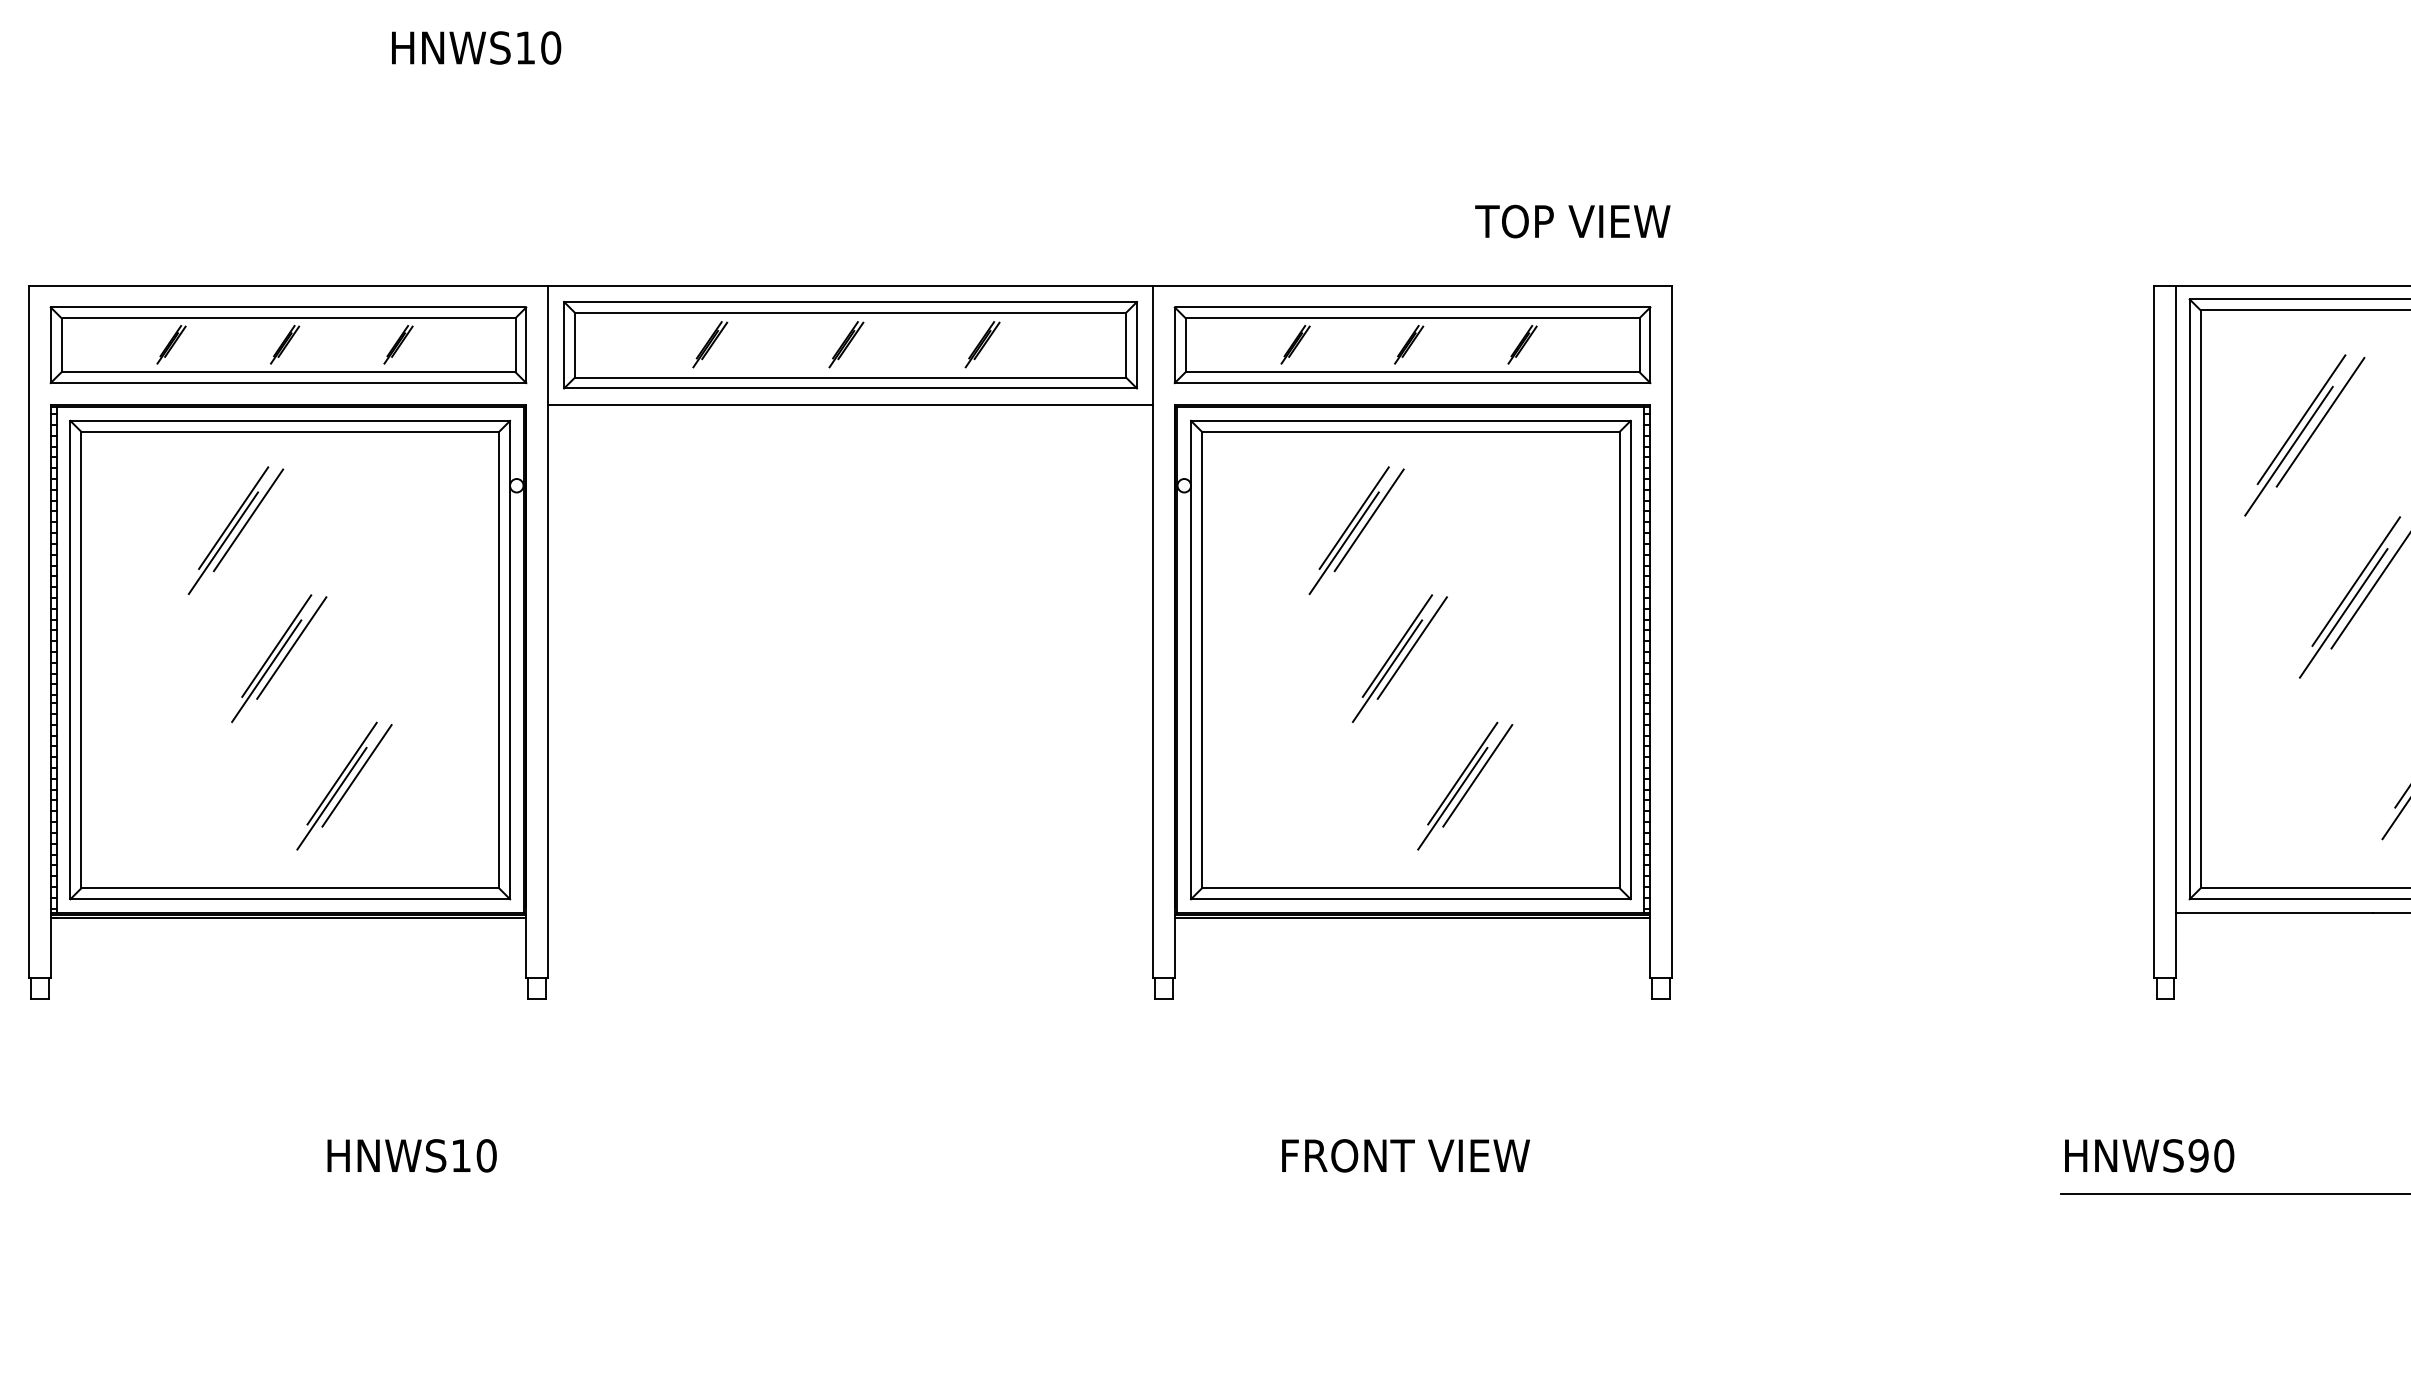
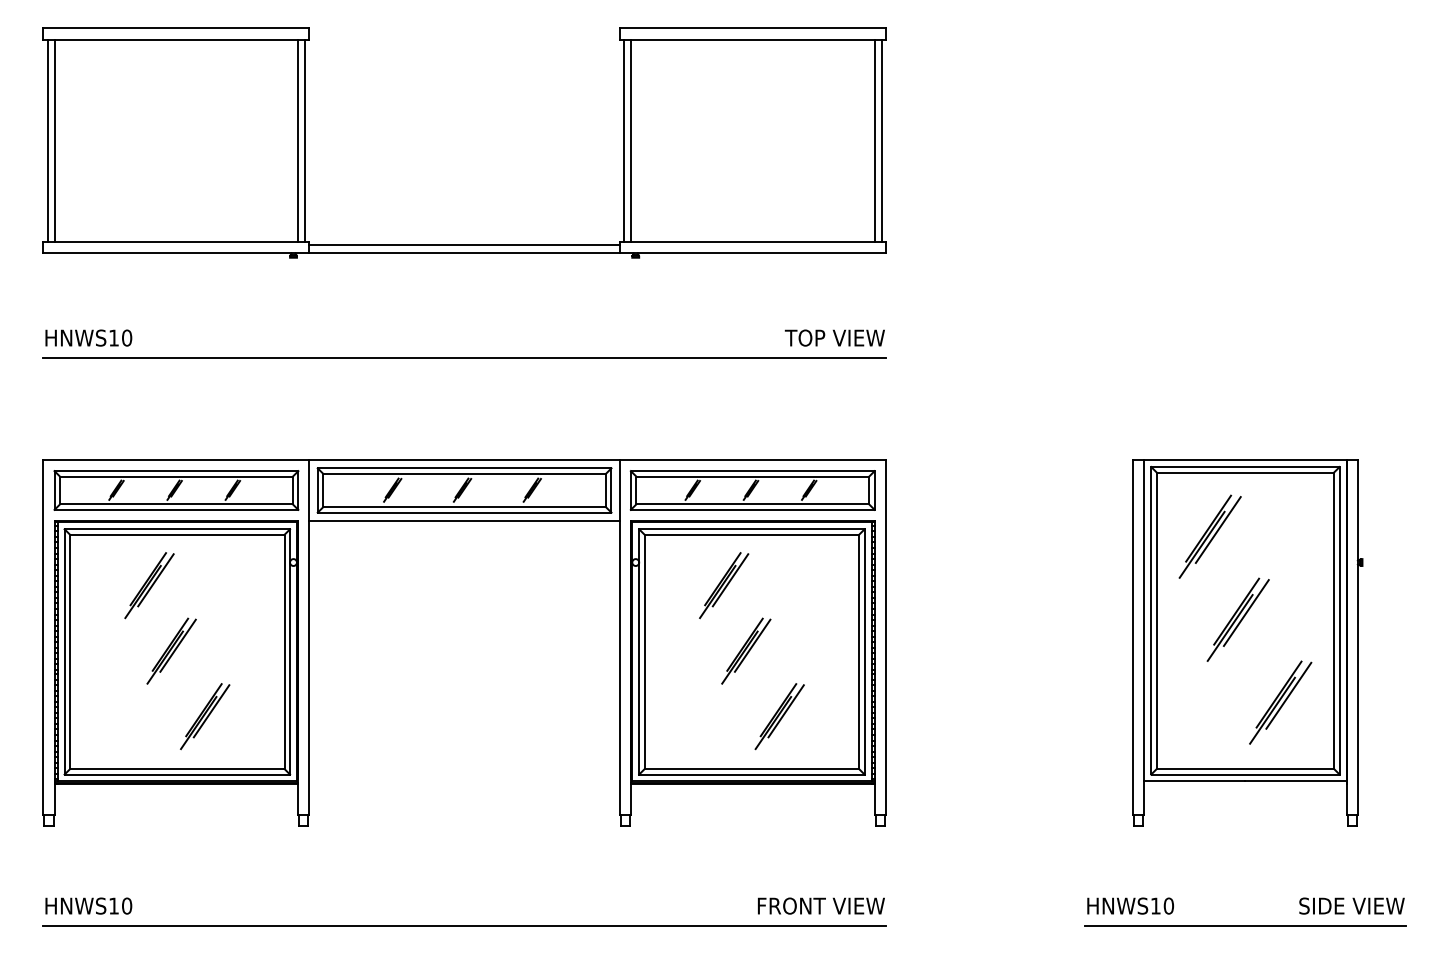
text: (475, 46) -> (88, 337), moved
line: (850, 85) -> (464, 357), added
text: (1571, 220) -> (834, 337), moved
text: (411, 1154) -> (88, 905), moved
text: (1406, 1154) -> (821, 905), moved
text: (2198, 1154) -> (1155, 905), HNWS90 -> HNWS10
line: (850, 1193) -> (464, 925), added

